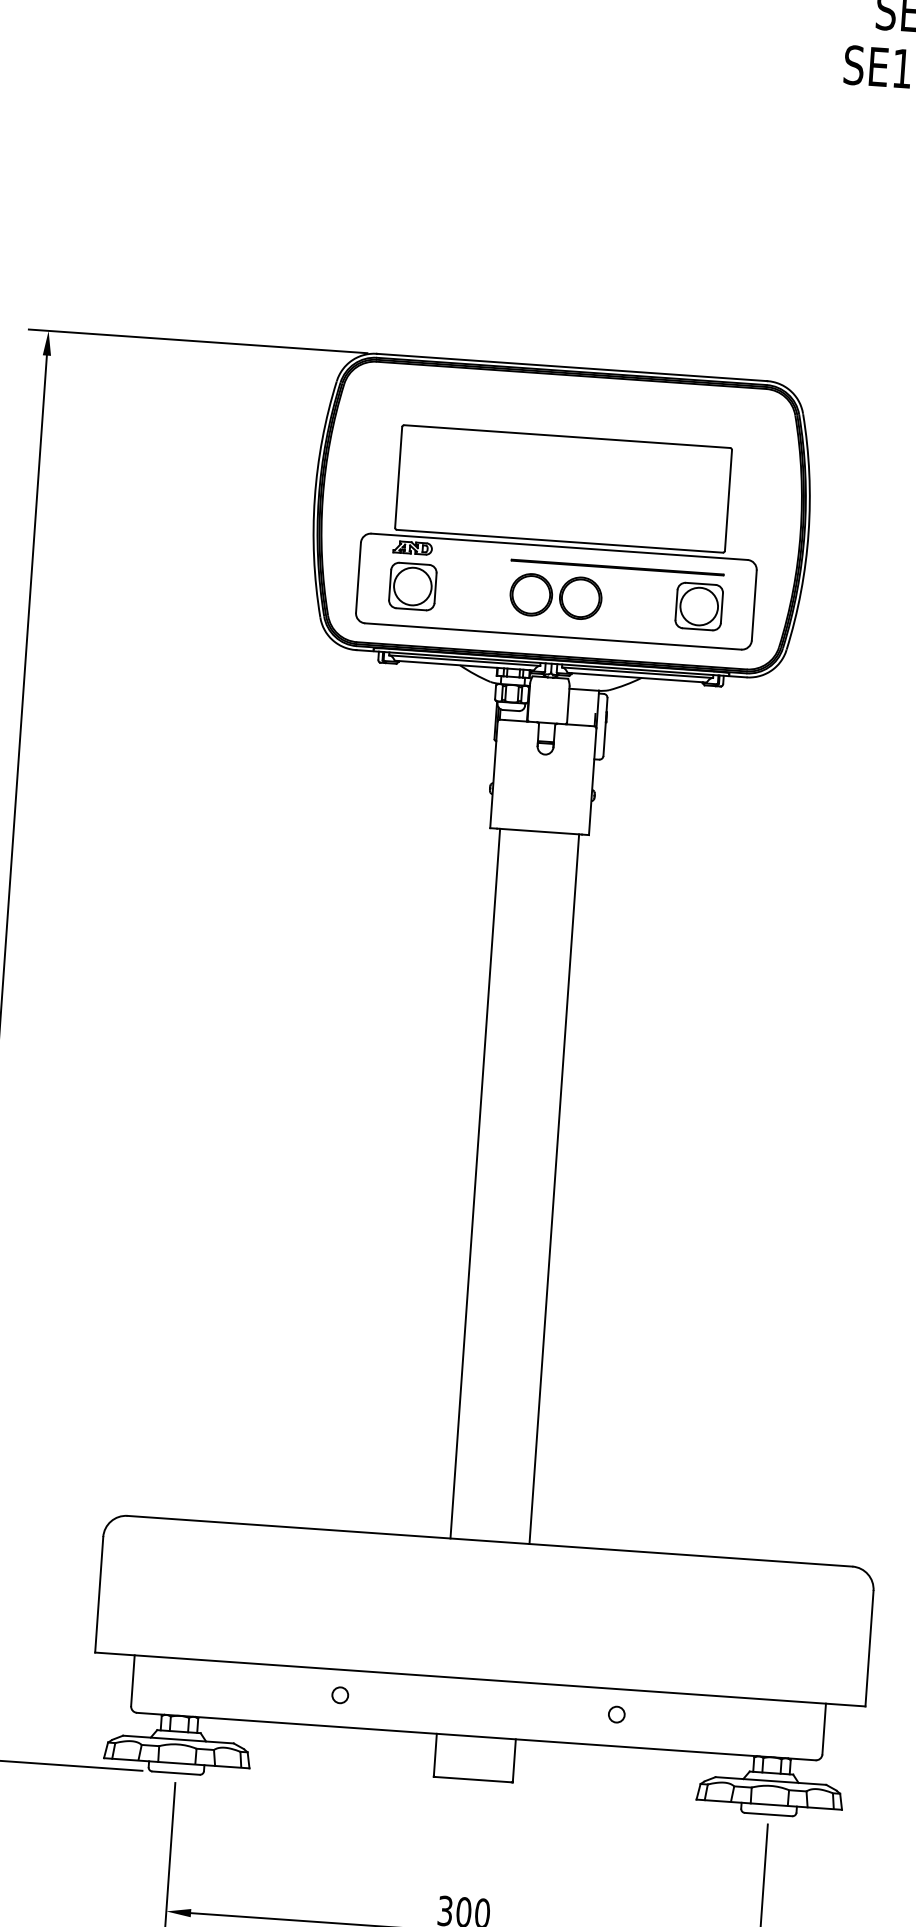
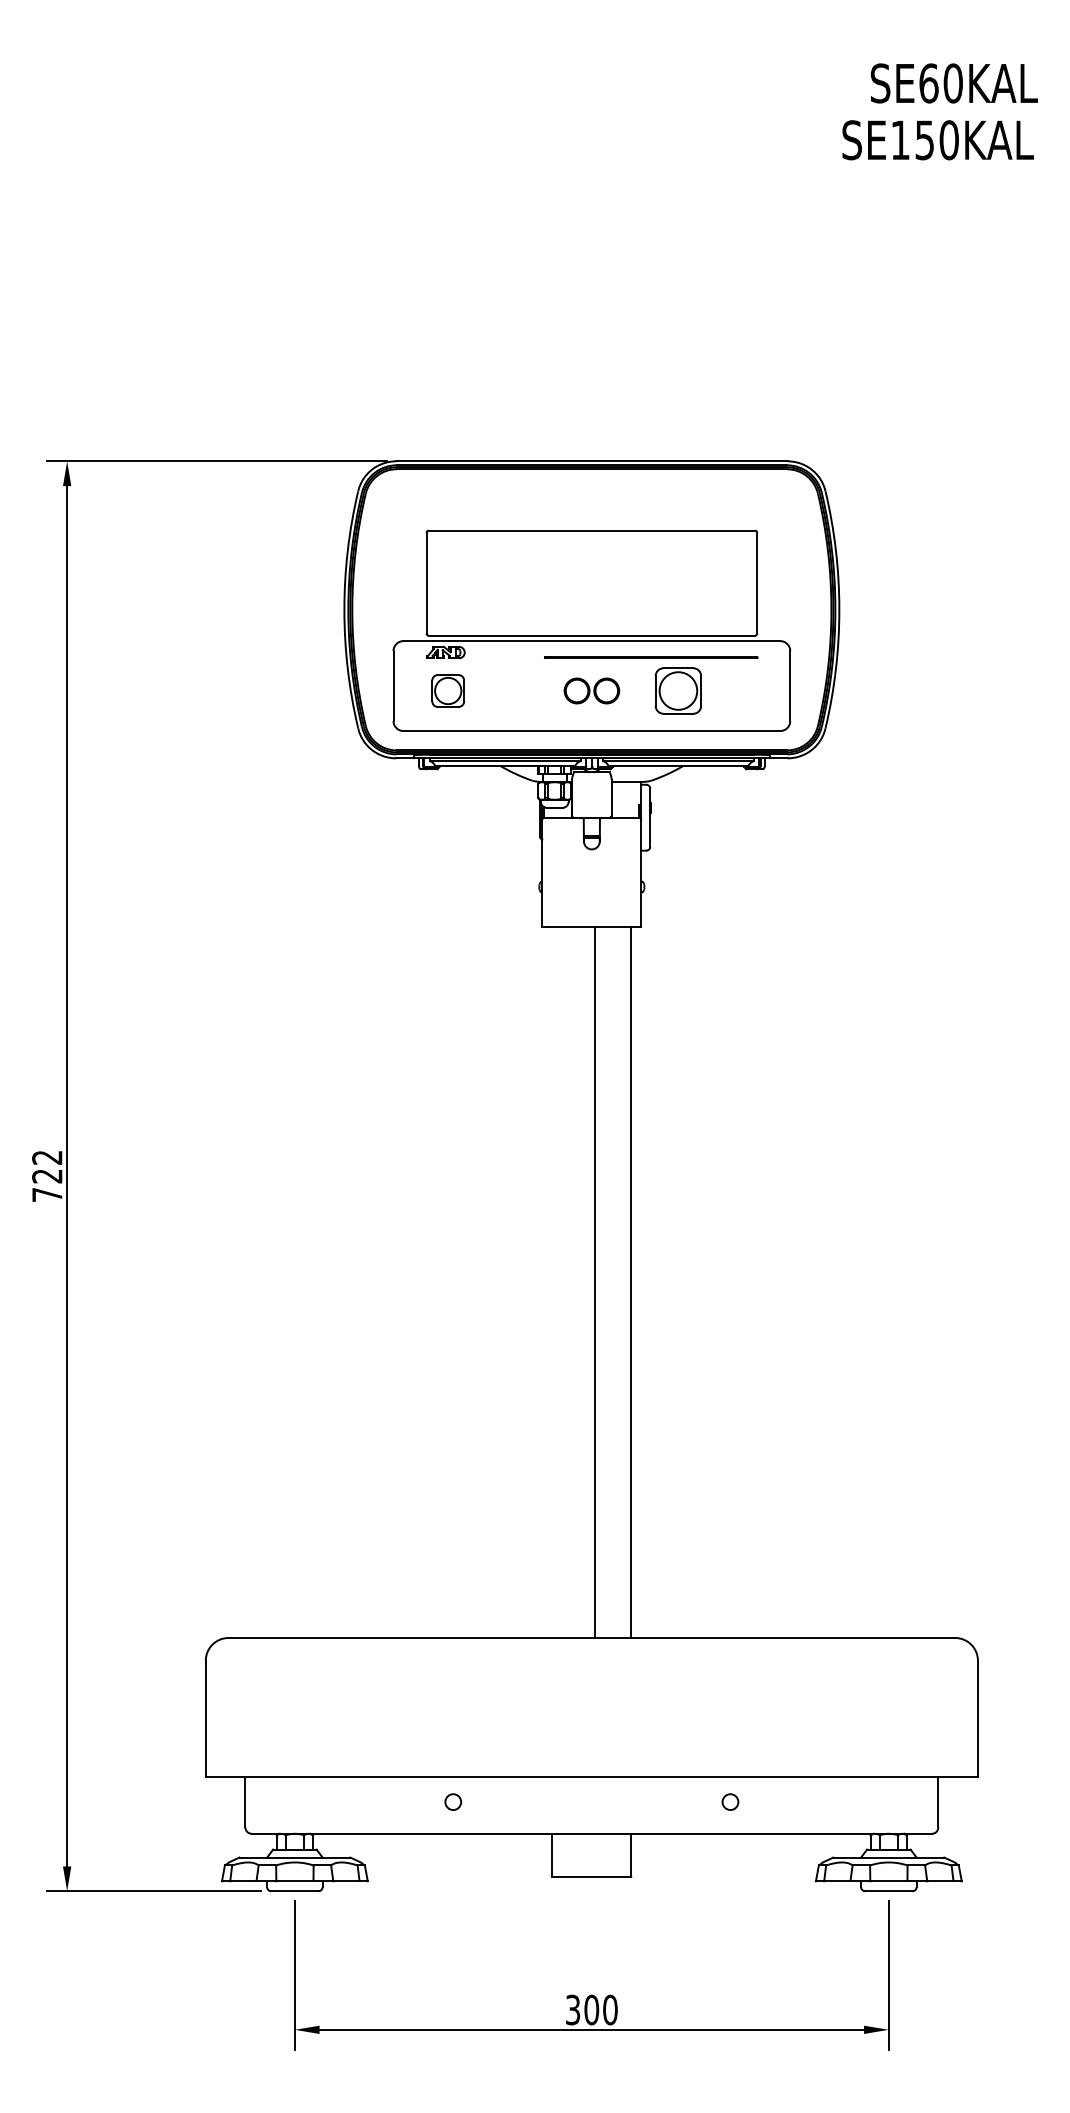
part: (412, 585) -> (447, 690), size x0.7
part: (555, 596) -> (591, 690), size x0.6
part: (698, 606) -> (677, 690), moved
line: (475, 1182) -> (595, 1281), moved

